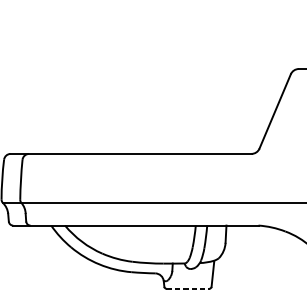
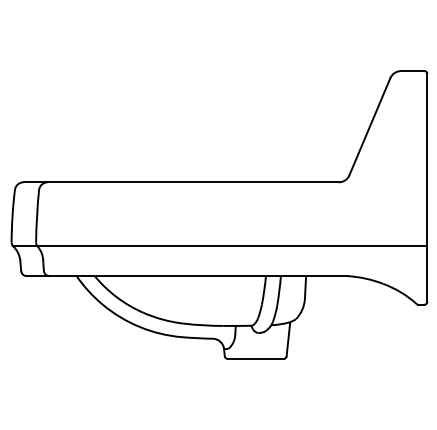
line: (188, 288) -> (256, 358), dashed -> solid

